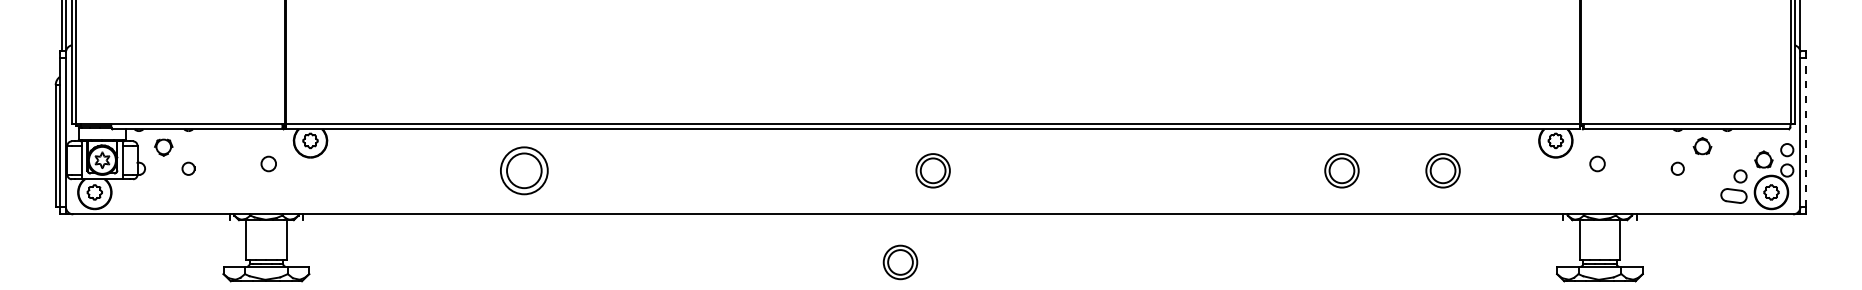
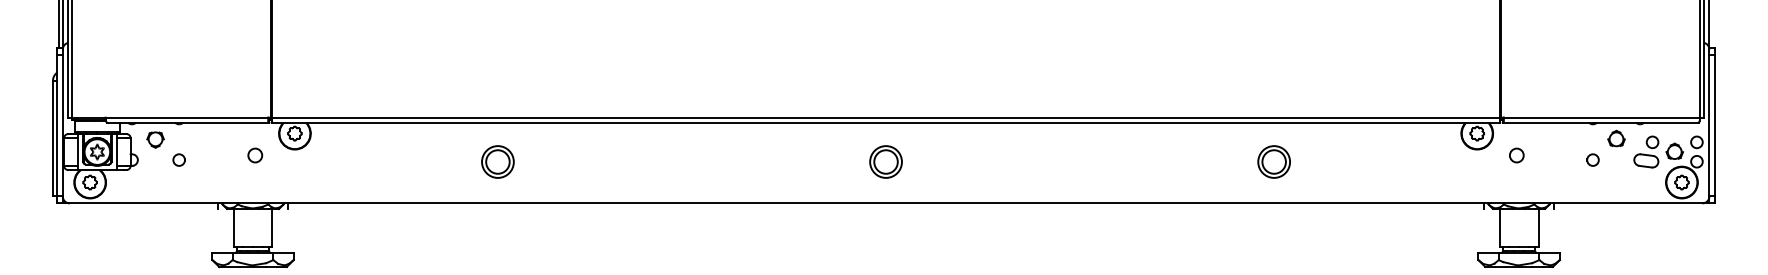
line: (1805, 132) -> (1714, 125), dashed -> solid
part: (523, 170) -> (497, 161), size x0.71
part: (1442, 170) -> (1369, 161), removed
part: (1734, 186) -> (1646, 151), moved
part: (899, 261) -> (854, 248), removed

